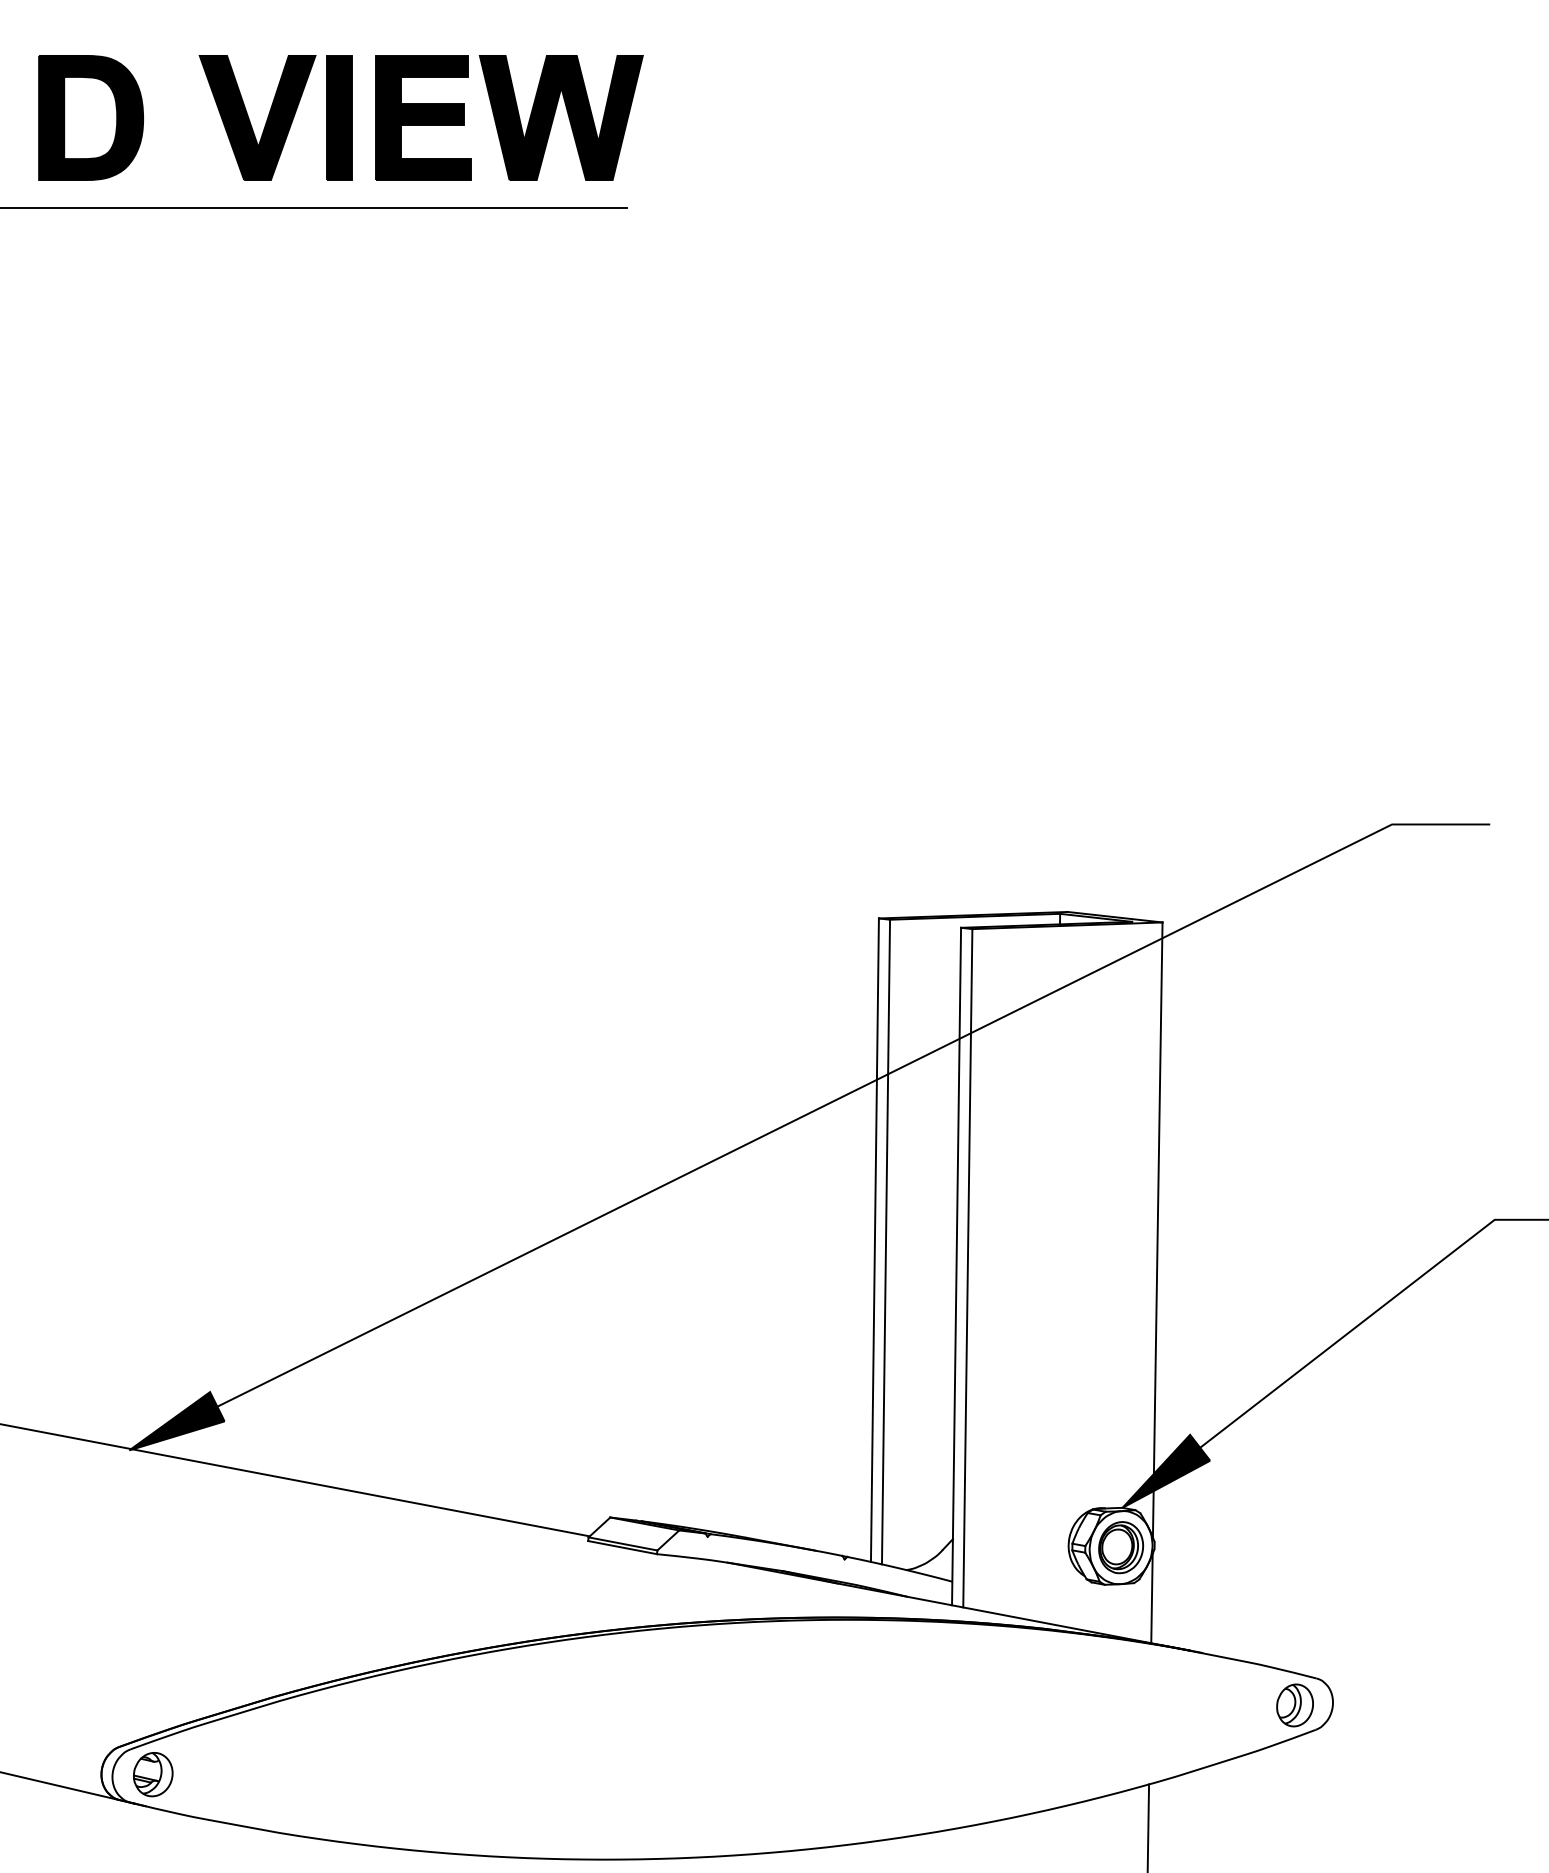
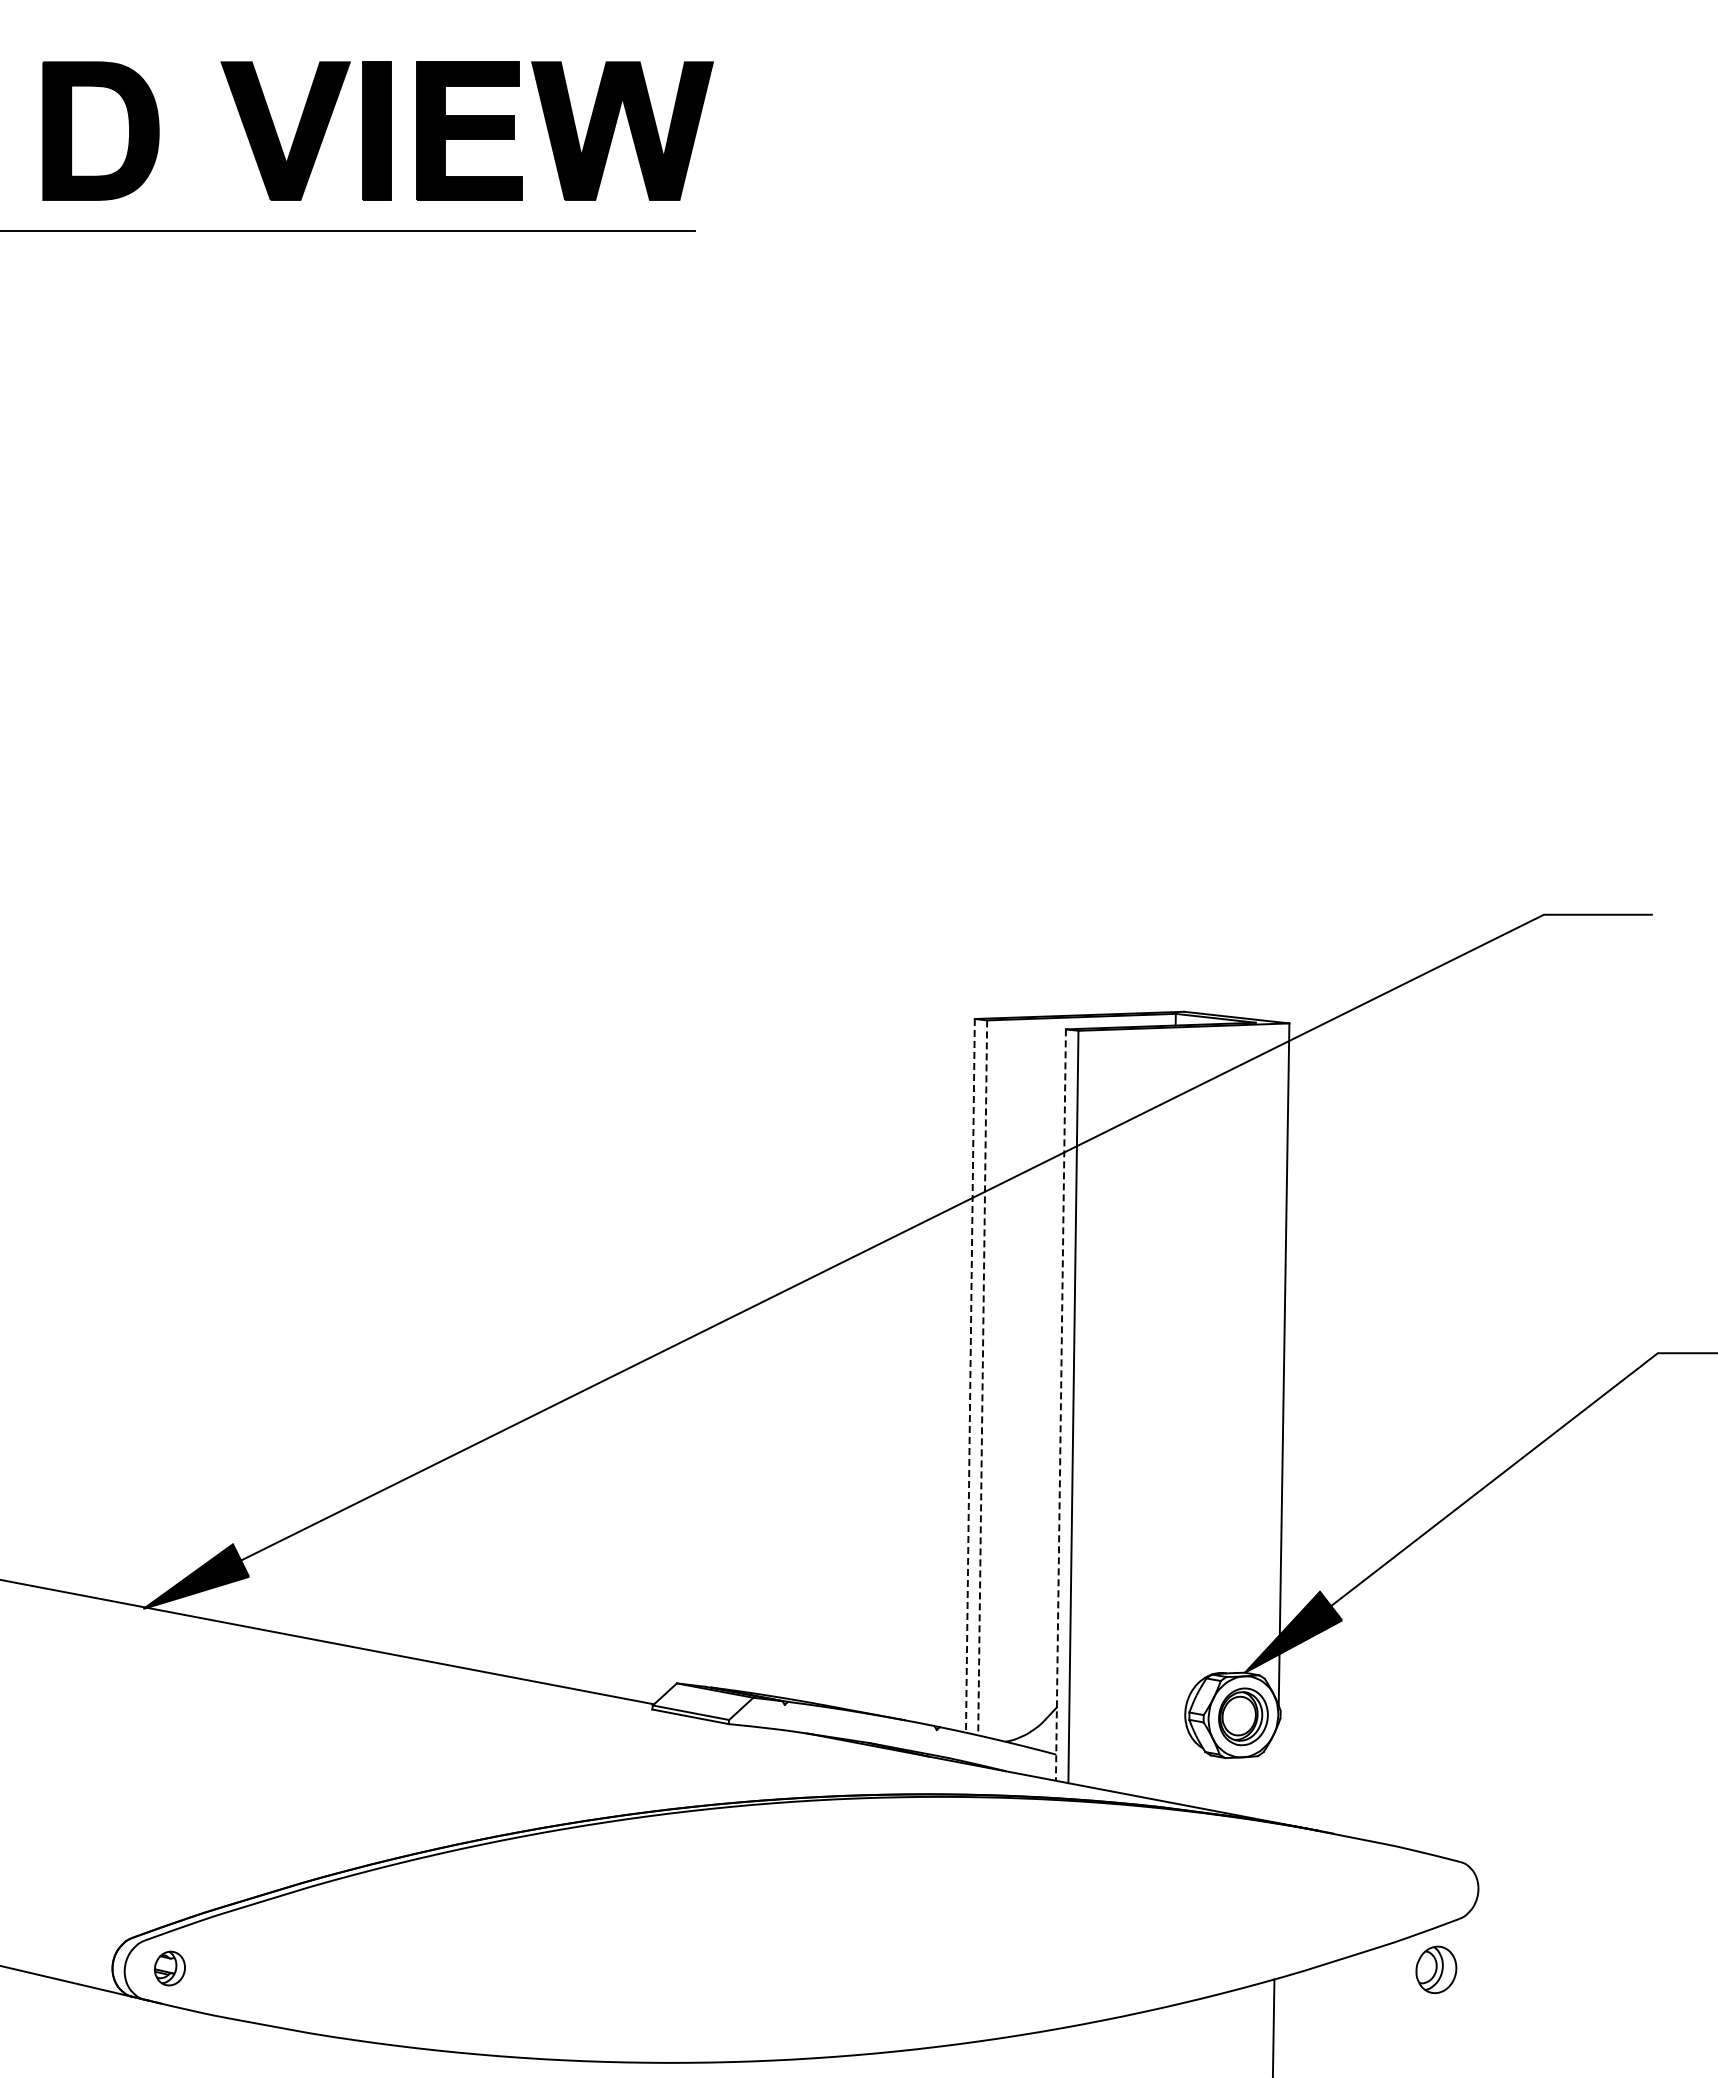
line: (875, 1239) -> (970, 1375), solid -> dashed
line: (885, 1241) -> (982, 1377), solid -> dashed
line: (956, 1266) -> (1060, 1405), solid -> dashed
line: (1151, 1597) -> (1277, 1772), removed
part: (1295, 1705) -> (1436, 1969), moved
part: (152, 1774) -> (169, 1968), size x0.7

